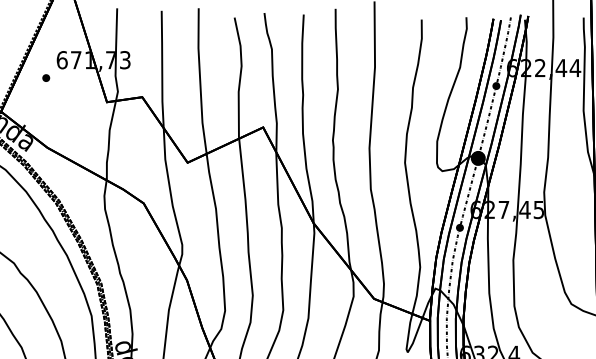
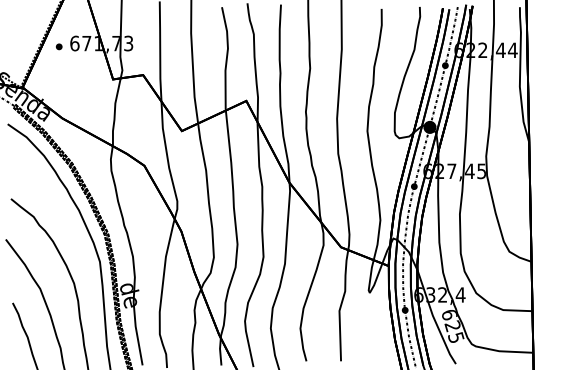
part: (45, 77) -> (58, 46), moved

